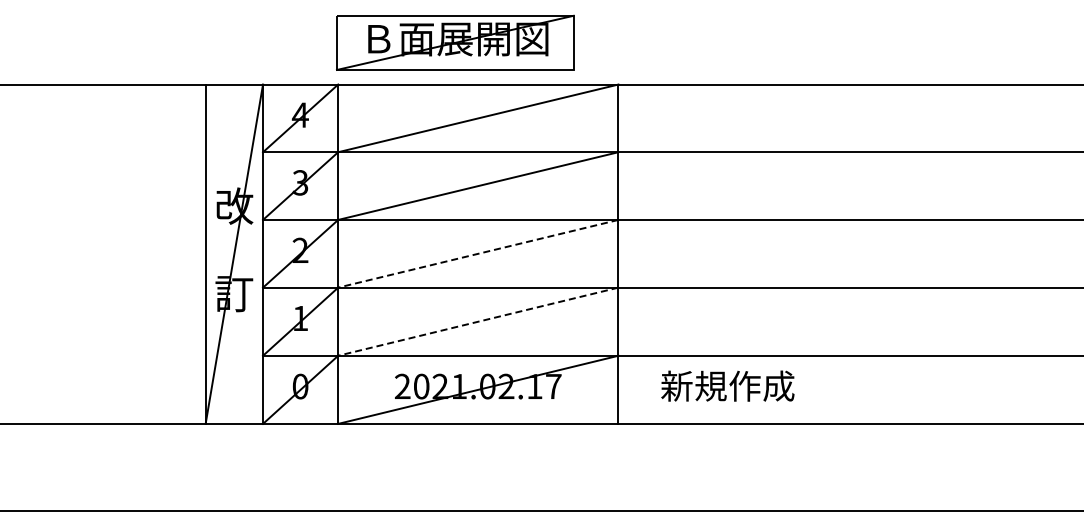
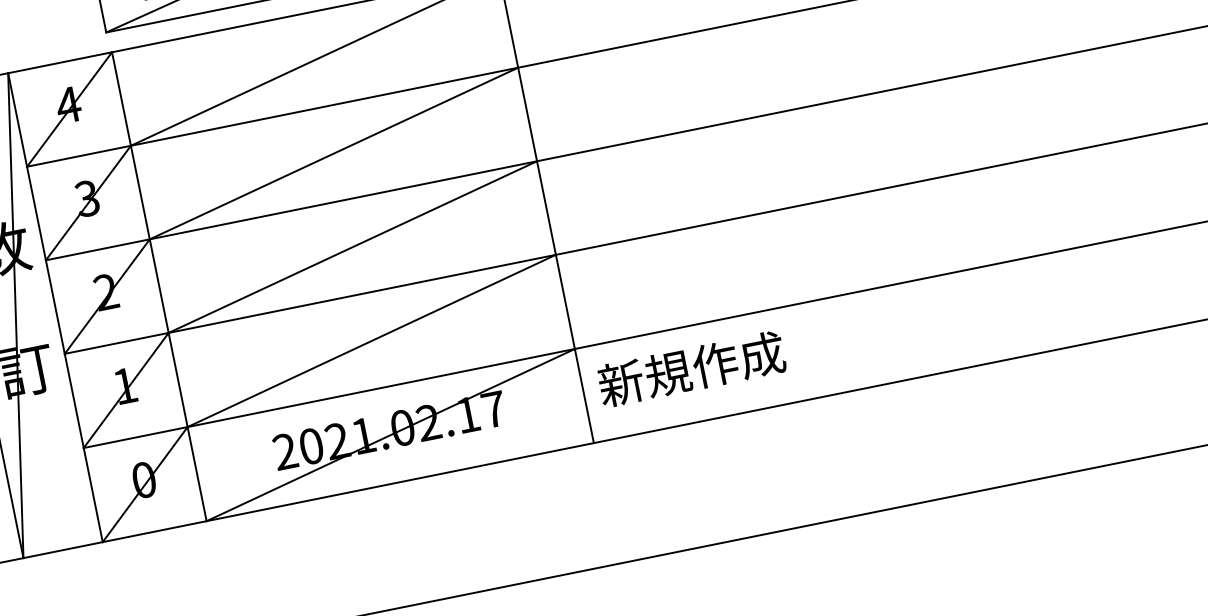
line: (477, 253) -> (351, 246), dashed -> solid
line: (477, 321) -> (370, 340), dashed -> solid
text: (727, 385) -> (691, 368), moved

